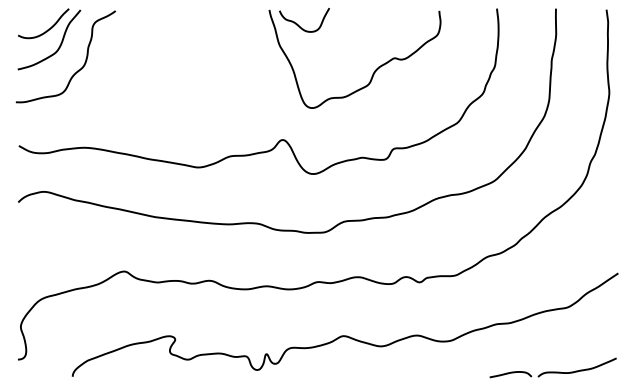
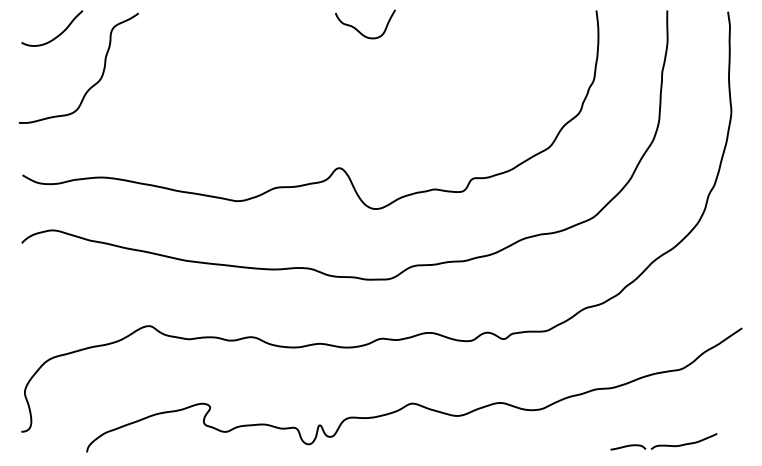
curve: (59, 45) -> (71, 54), removed
curve: (372, 73) -> (447, 88), removed
part: (552, 367) -> (663, 441), size x0.7

